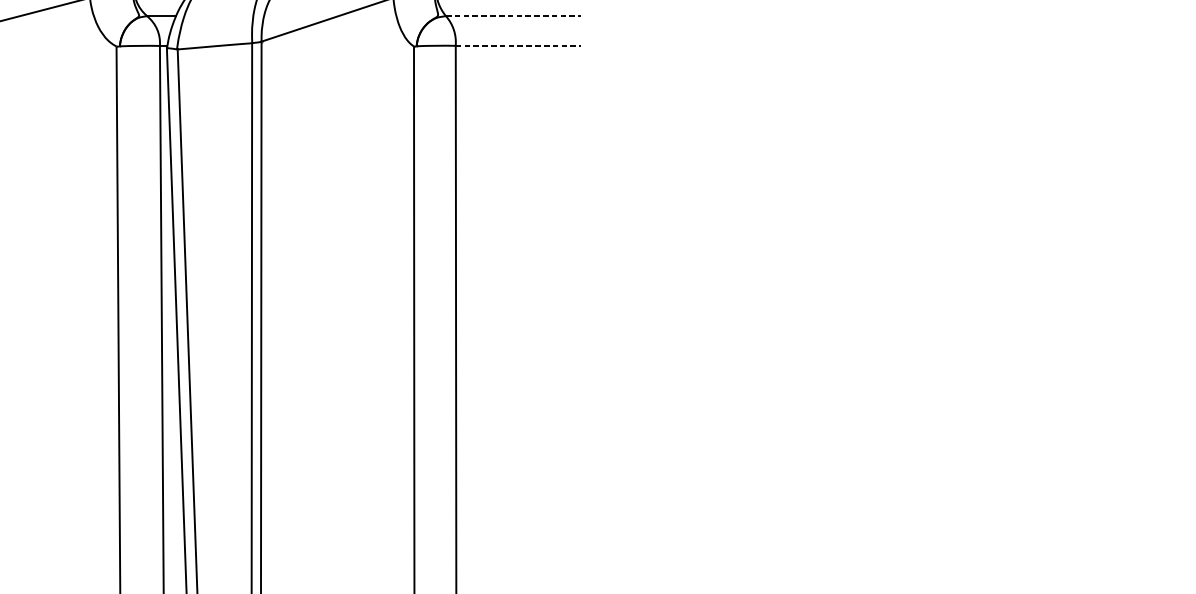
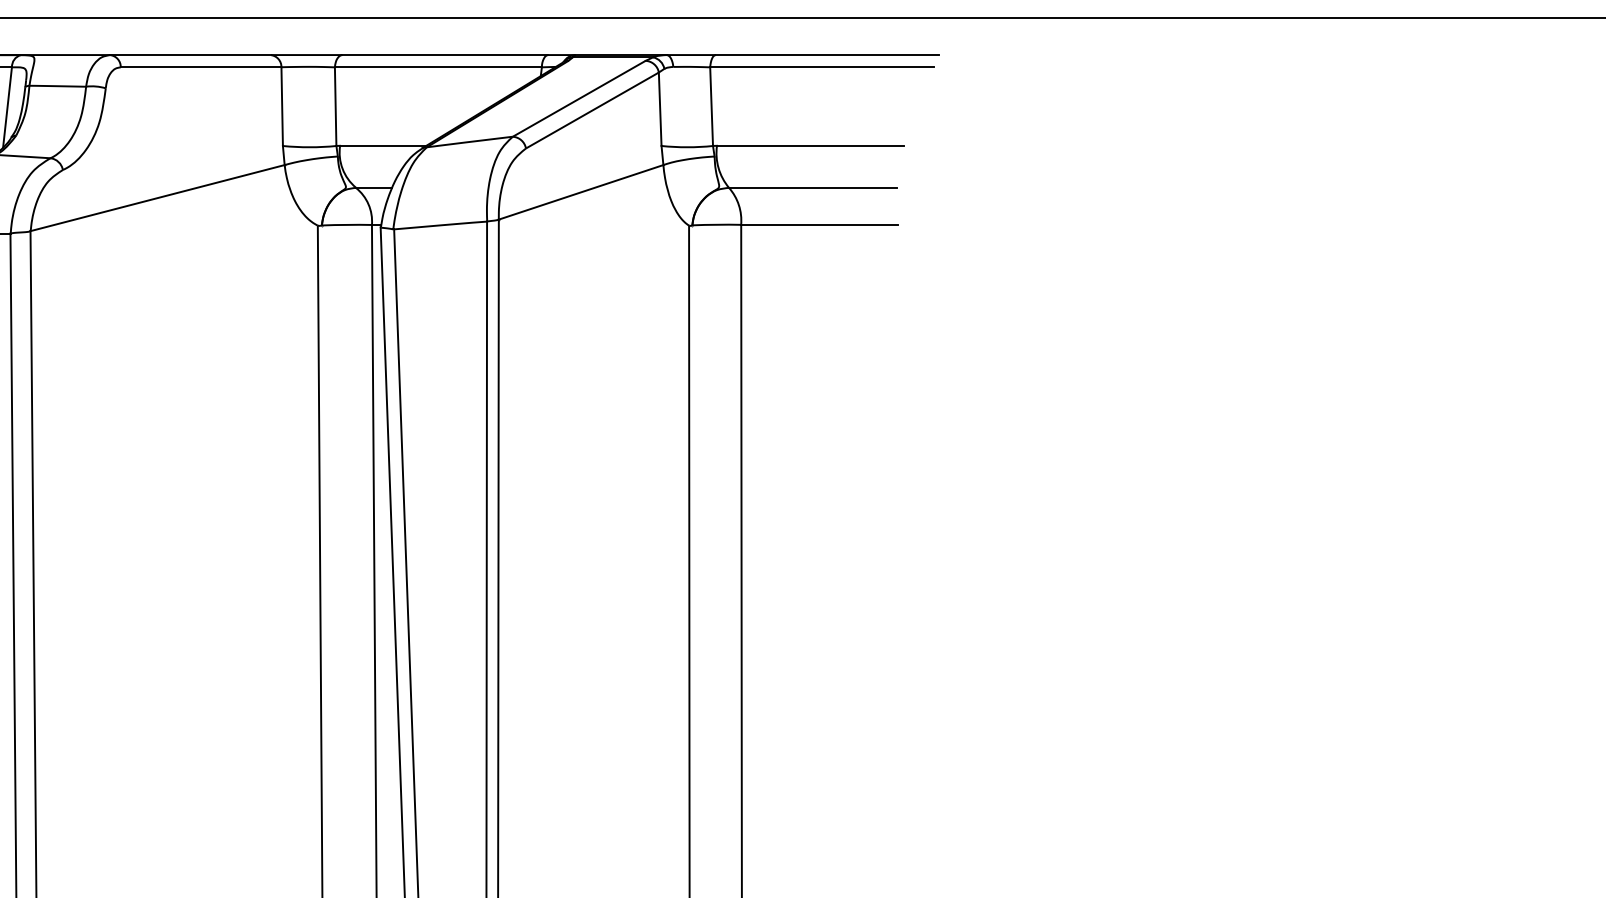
line: (513, 15) -> (813, 187), dashed -> solid
line: (518, 45) -> (819, 224), dashed -> solid

